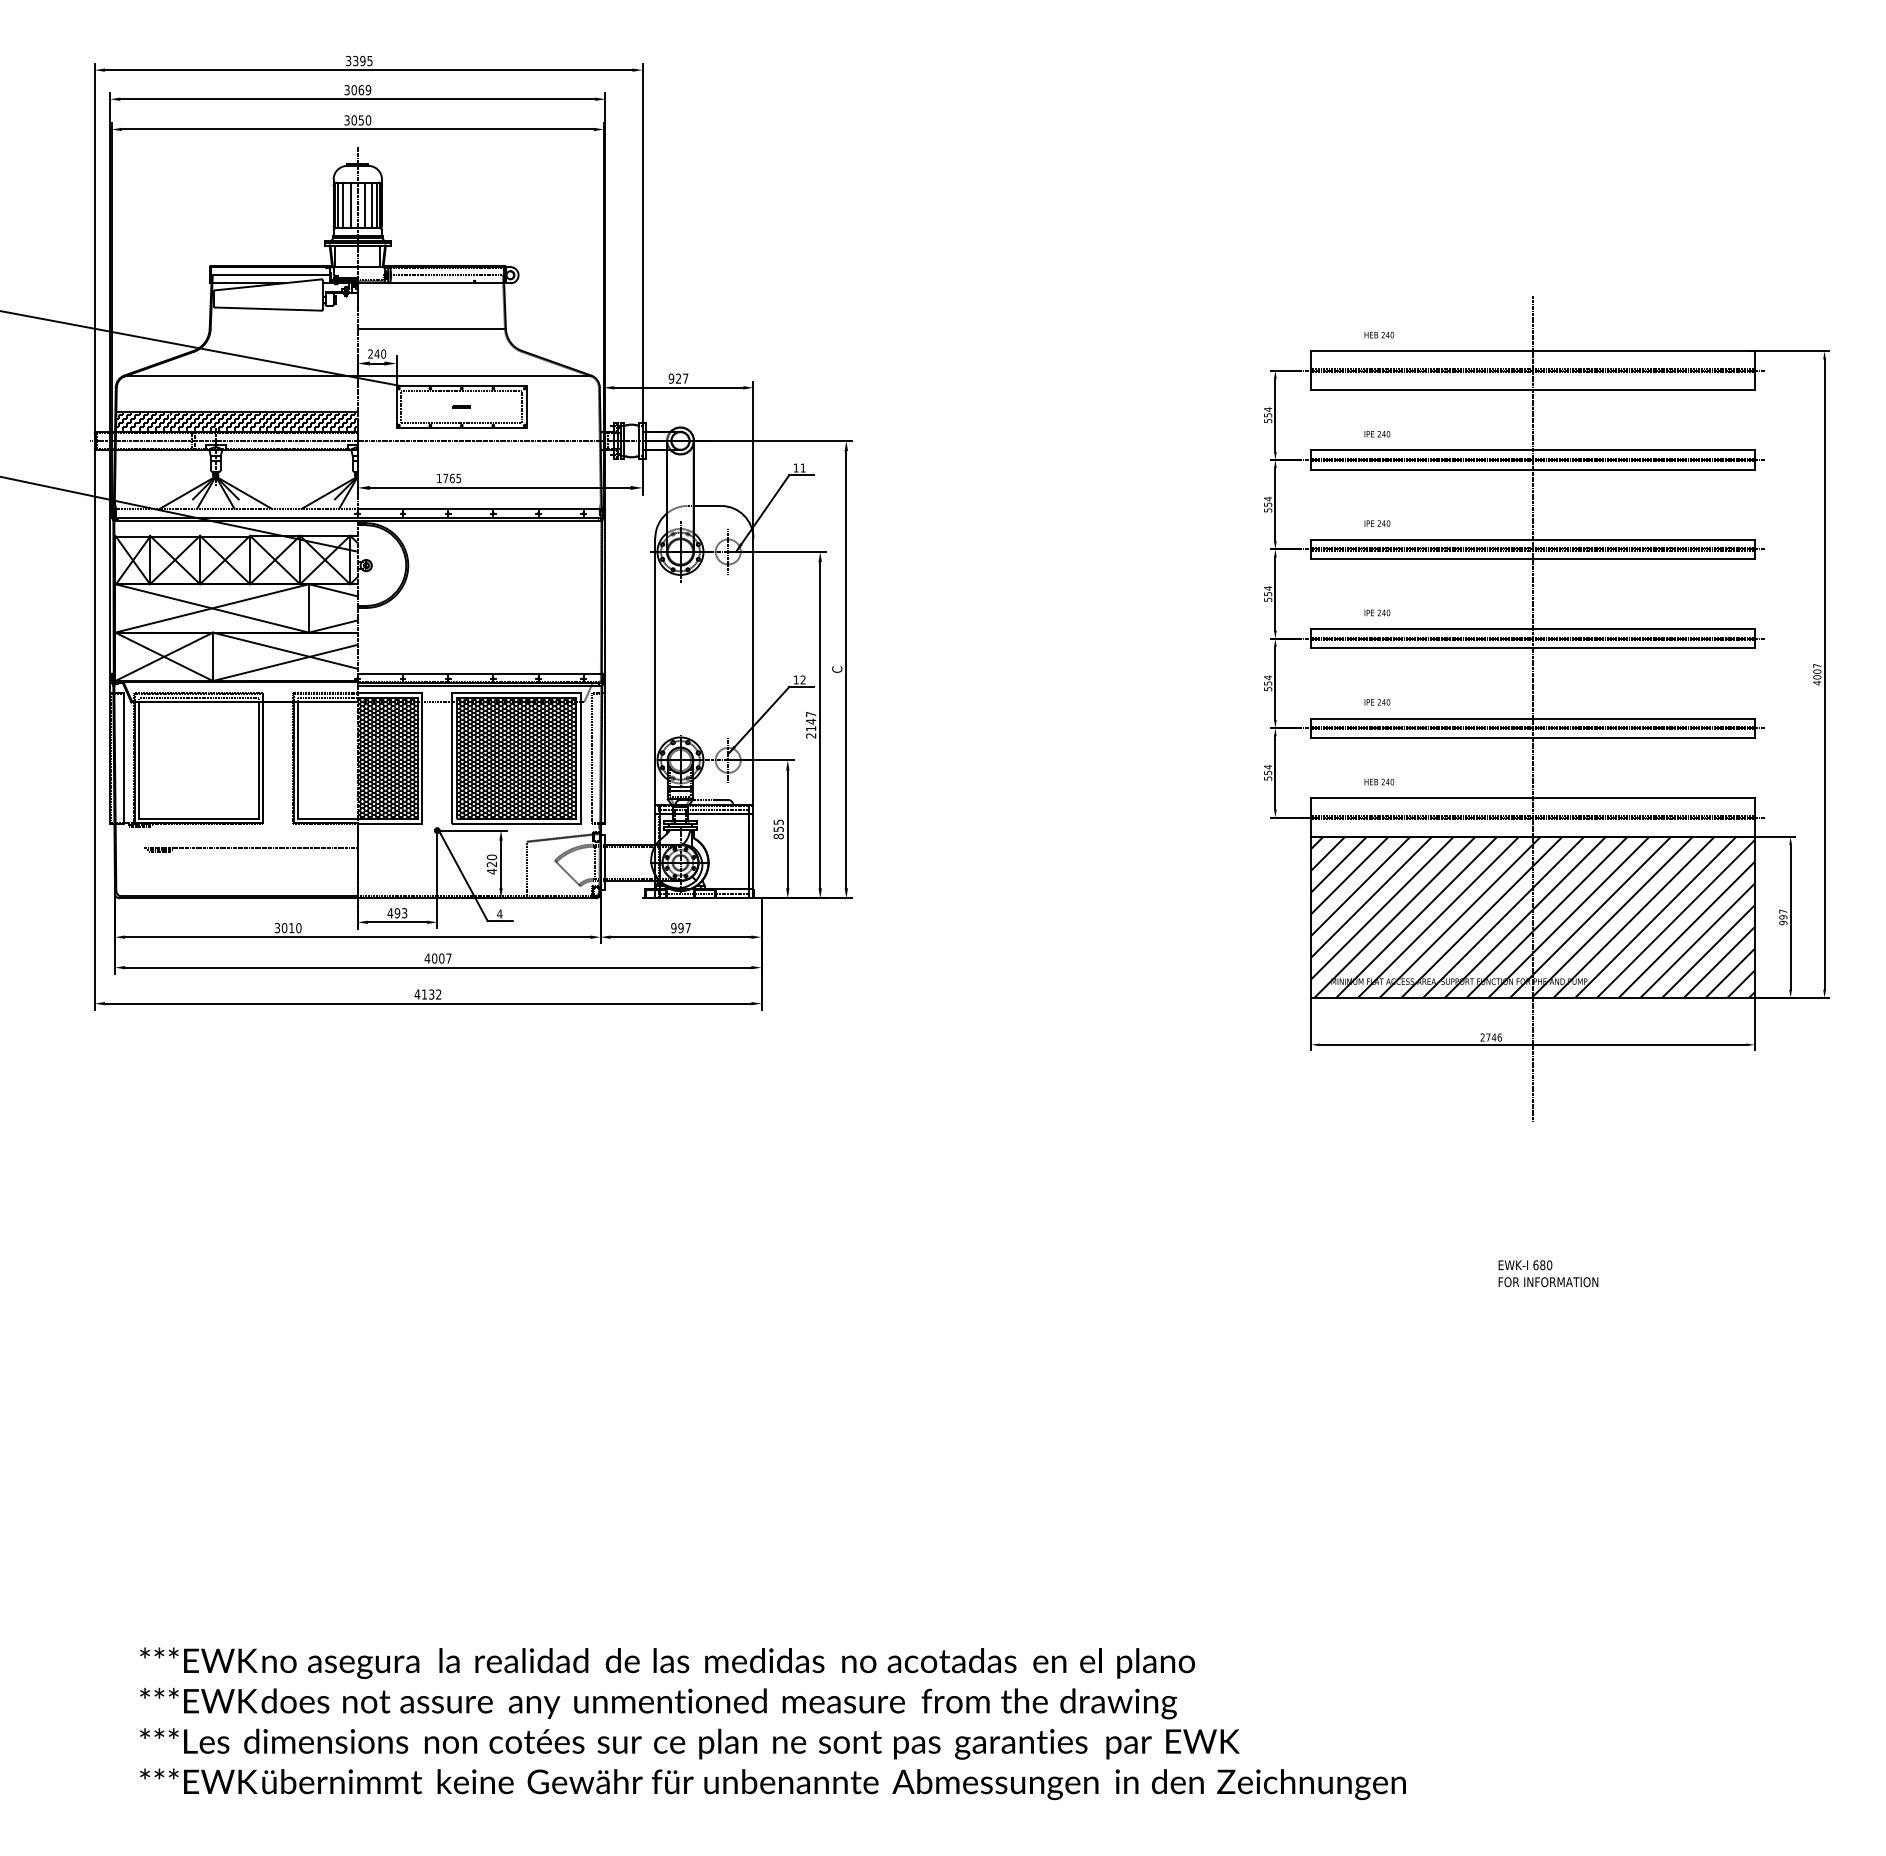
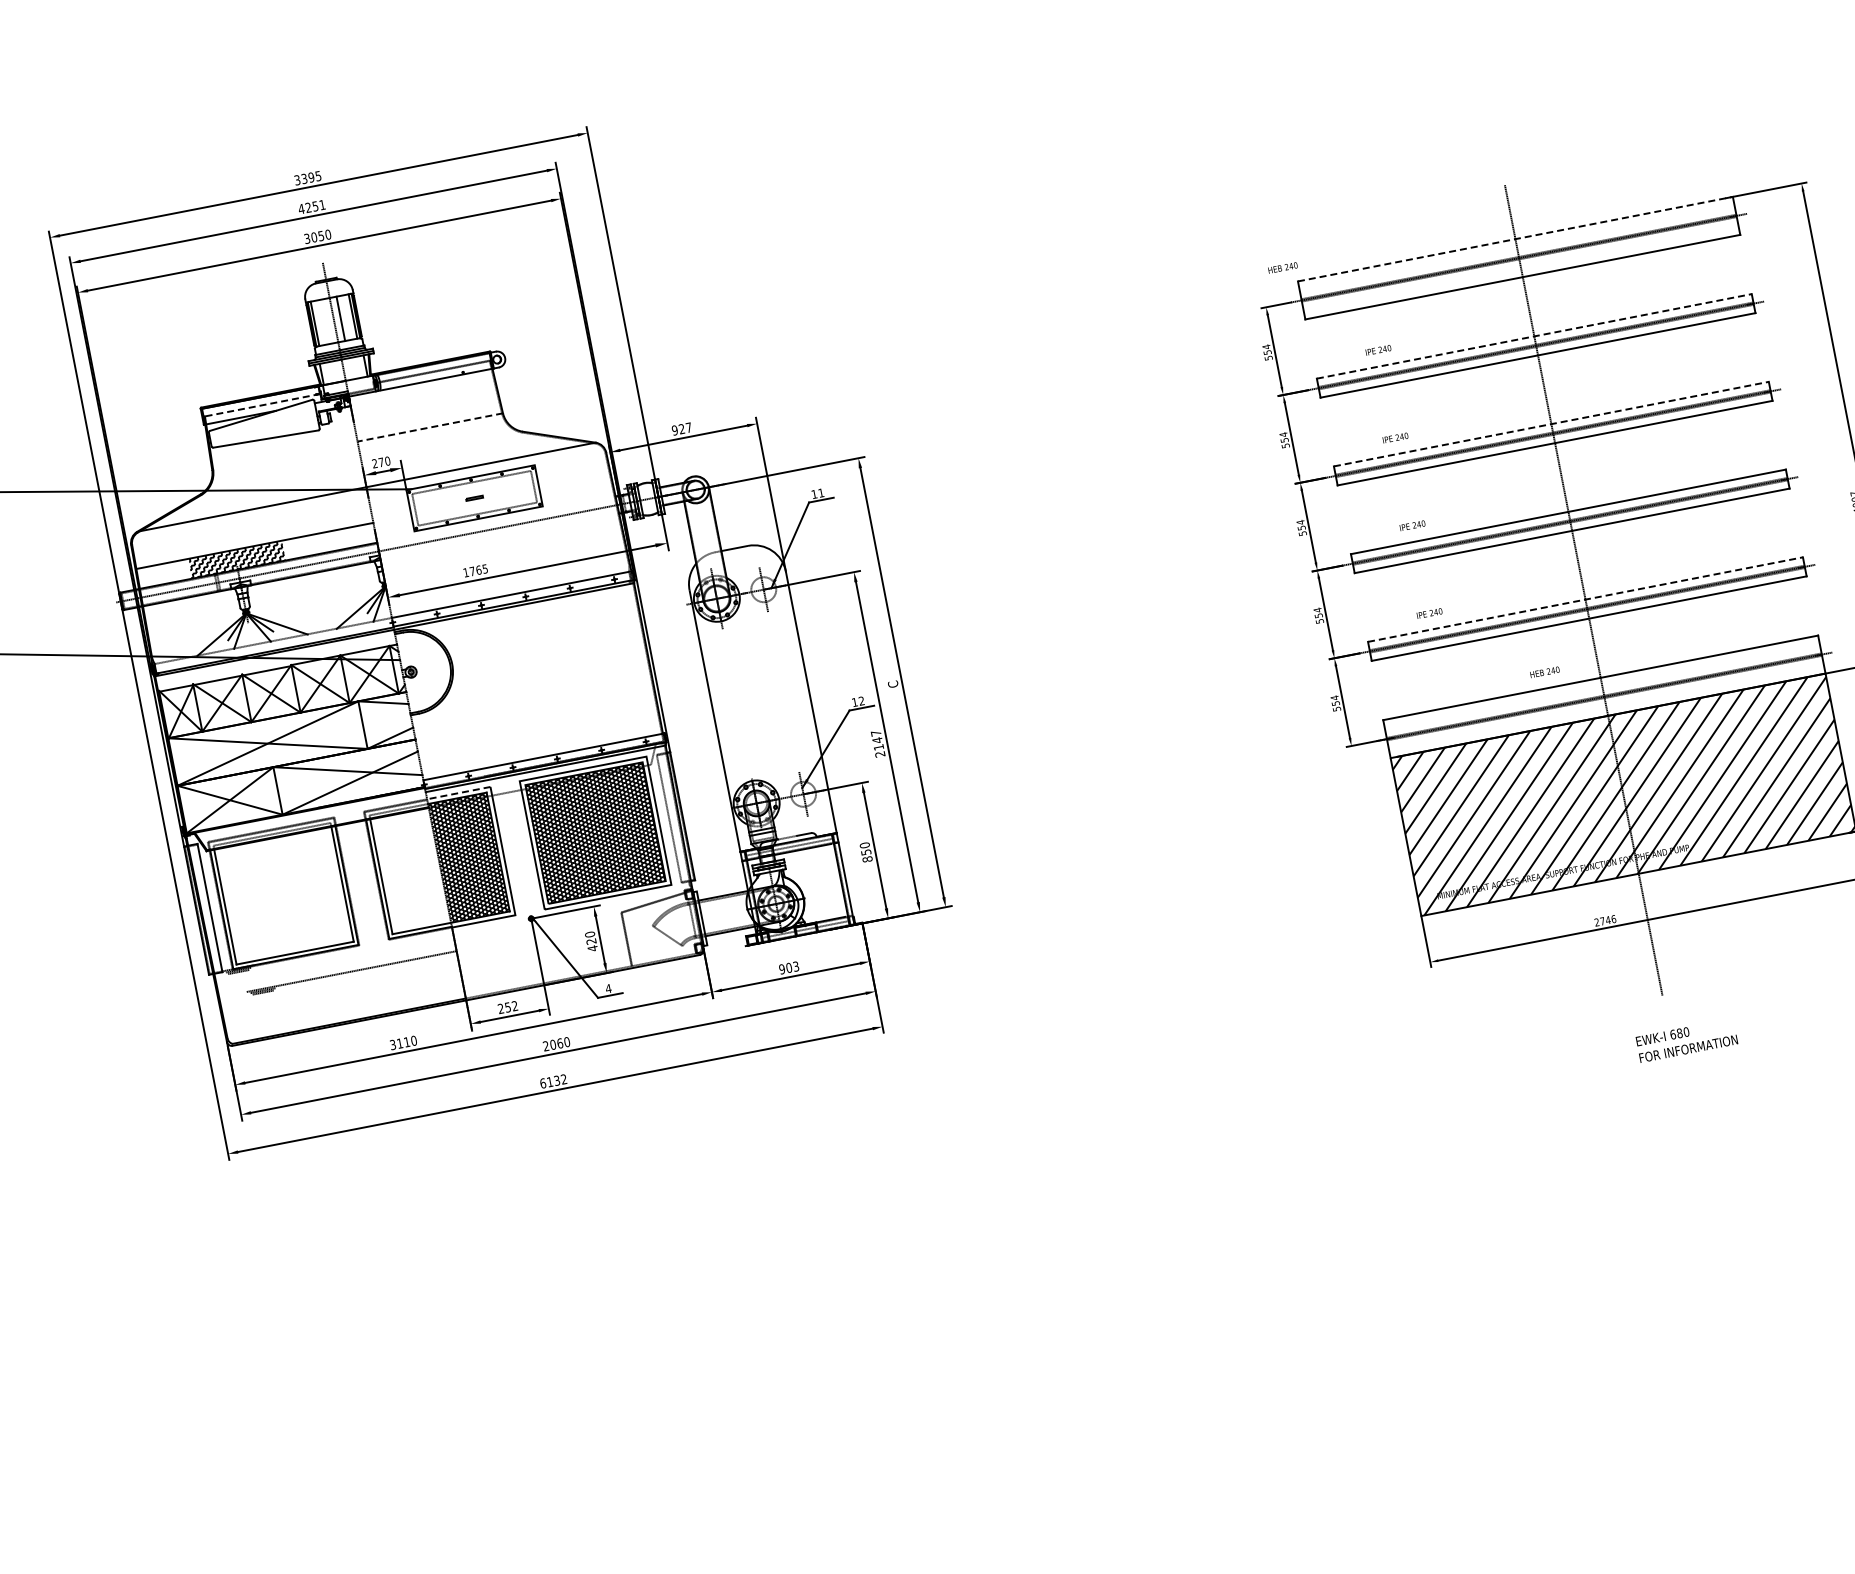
text: (357, 90) -> (311, 207), 3069 -> 4251
line: (343, 205) -> (319, 323), removed
line: (350, 205) -> (326, 321), removed
line: (372, 205) -> (348, 317), removed
line: (270, 275) -> (261, 405), solid -> dashed
line: (431, 329) -> (430, 427), solid -> dashed
text: (1379, 335) -> (1283, 268), moved
line: (1532, 351) -> (1514, 239), solid -> dashed
text: (376, 353) -> (380, 462), 240 -> 270
hatch: (142, 421) -> (163, 573), removed
hatch: (310, 421) -> (328, 541), removed
line: (1532, 450) -> (1533, 336), solid -> dashed
line: (1532, 539) -> (1550, 424), solid -> dashed
line: (389, 693) -> (458, 793), solid -> dashed
line: (1532, 718) -> (1585, 599), solid -> dashed
text: (1379, 781) -> (1545, 671), moved
text: (778, 821) -> (864, 844), 855 -> 850
text: (397, 913) -> (508, 1007), 493 -> 252
text: (284, 928) -> (400, 1043), 3010 -> 3110
text: (684, 928) -> (792, 967), 997 -> 903
text: (437, 958) -> (555, 1044), 4007 -> 2060
text: (417, 994) -> (543, 1083), 4132 -> 6132
text: (1548, 1273) -> (1686, 1040), moved

